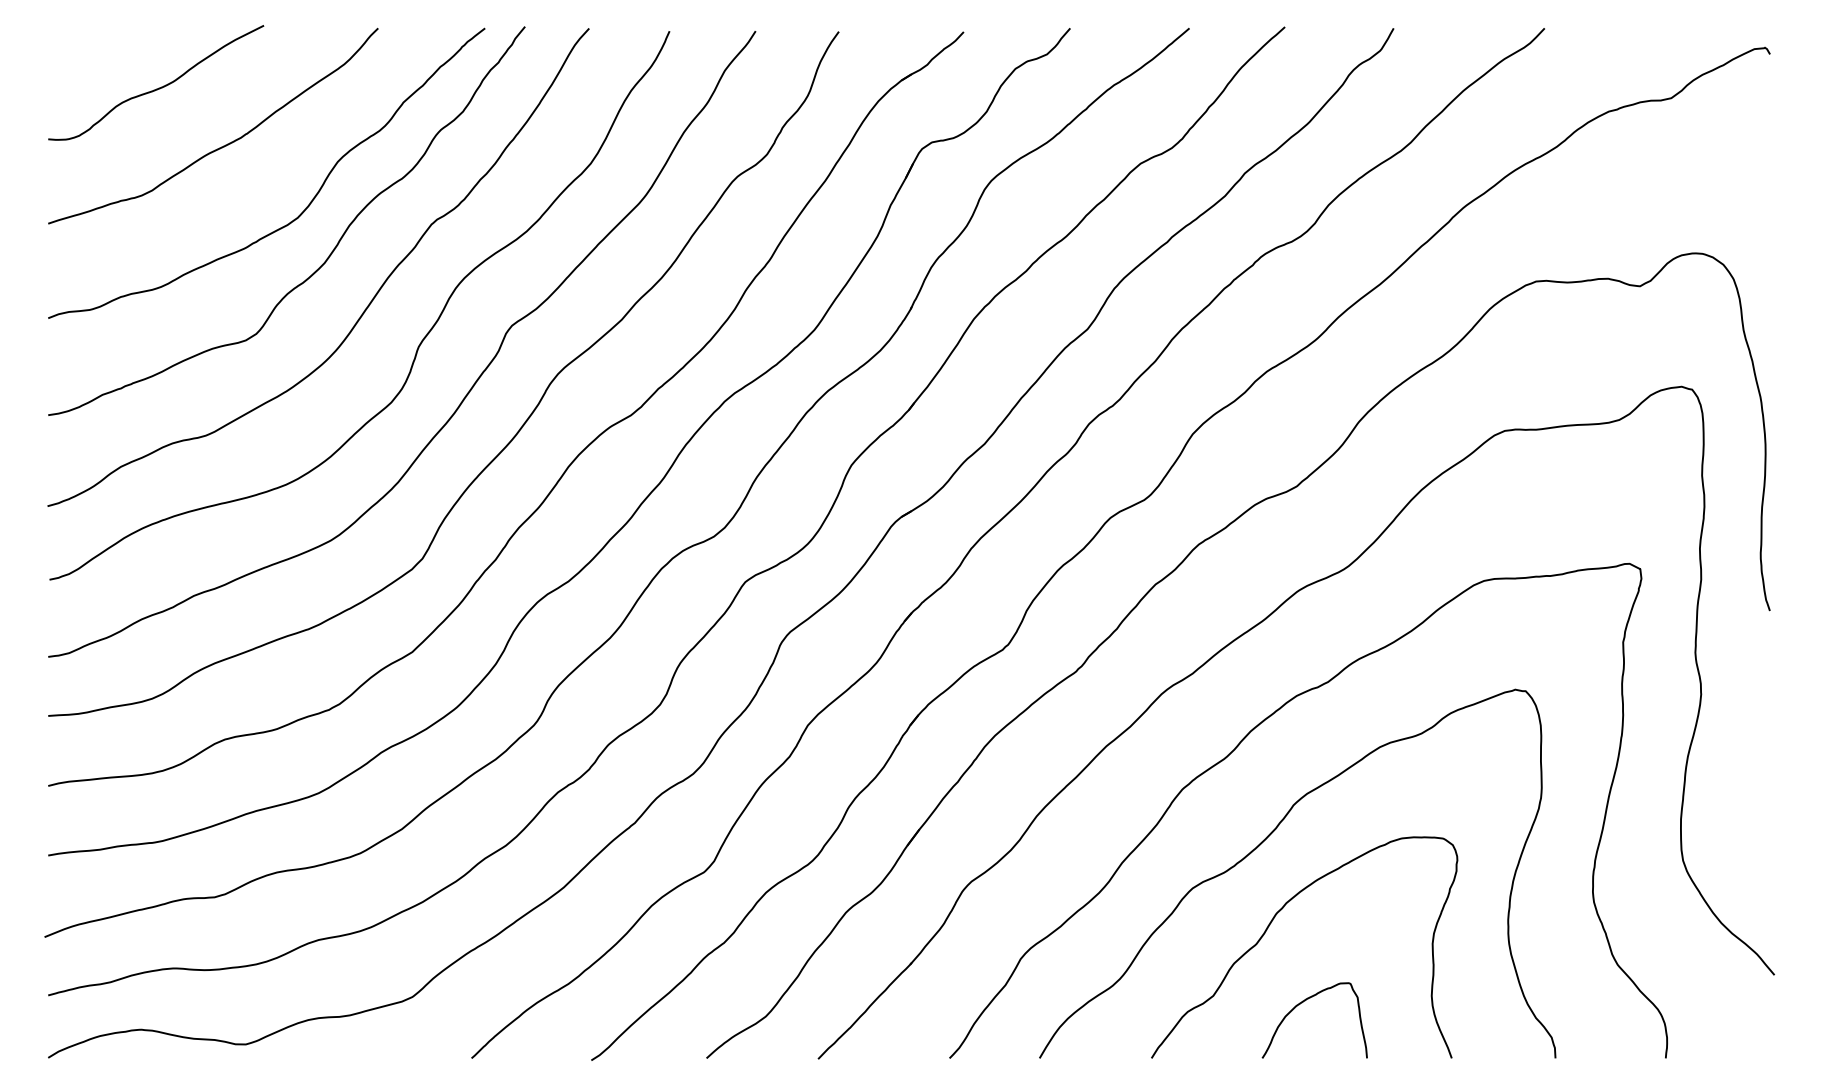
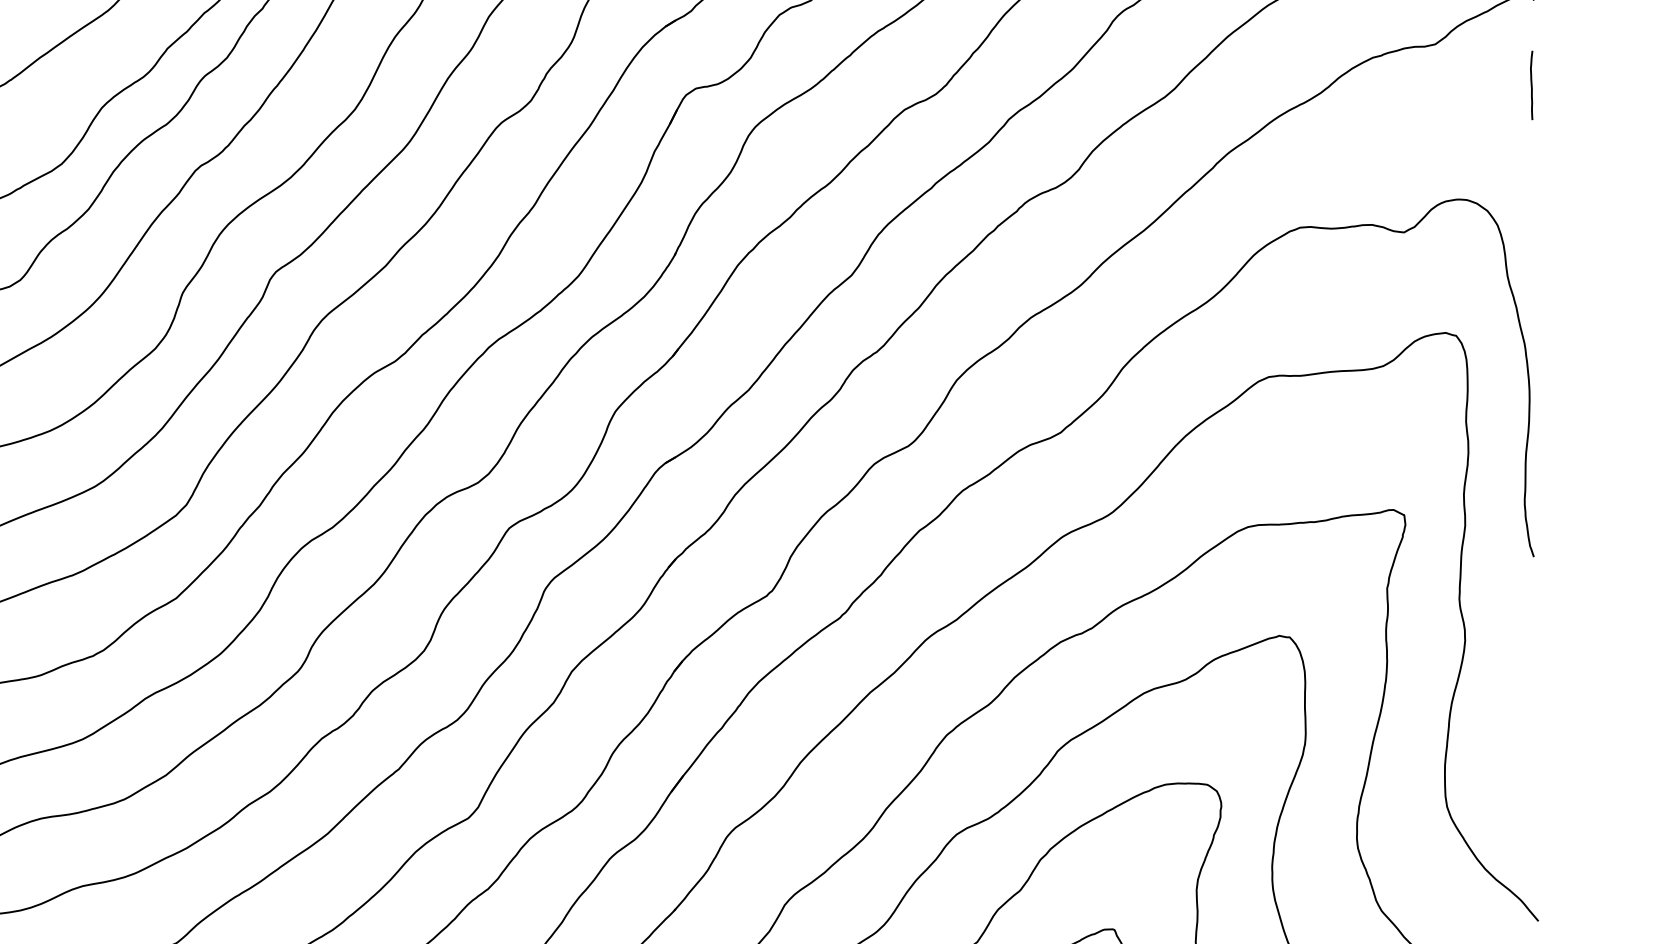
curve: (1767, 138) -> (1531, 84), added

